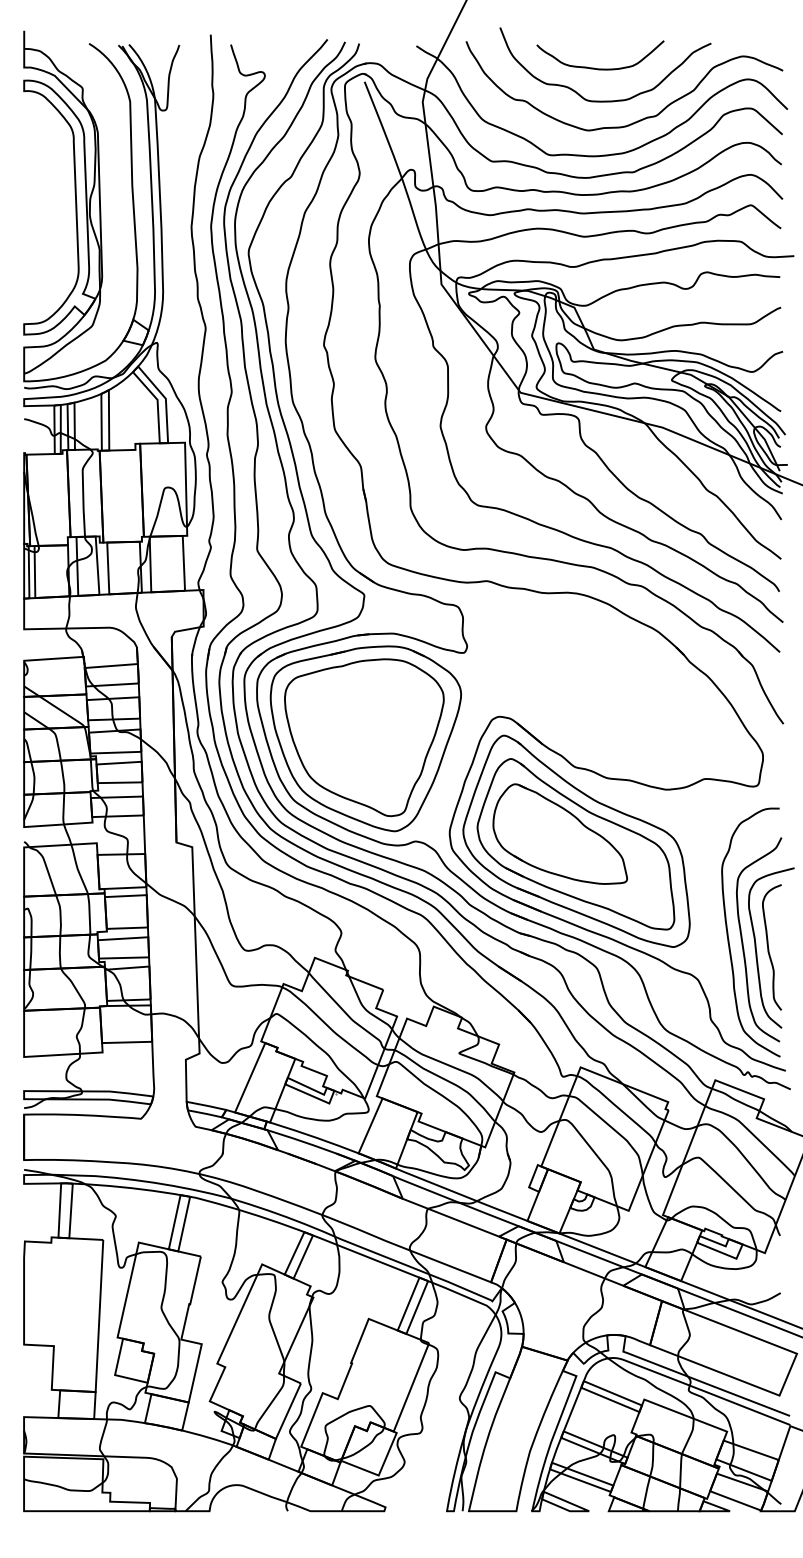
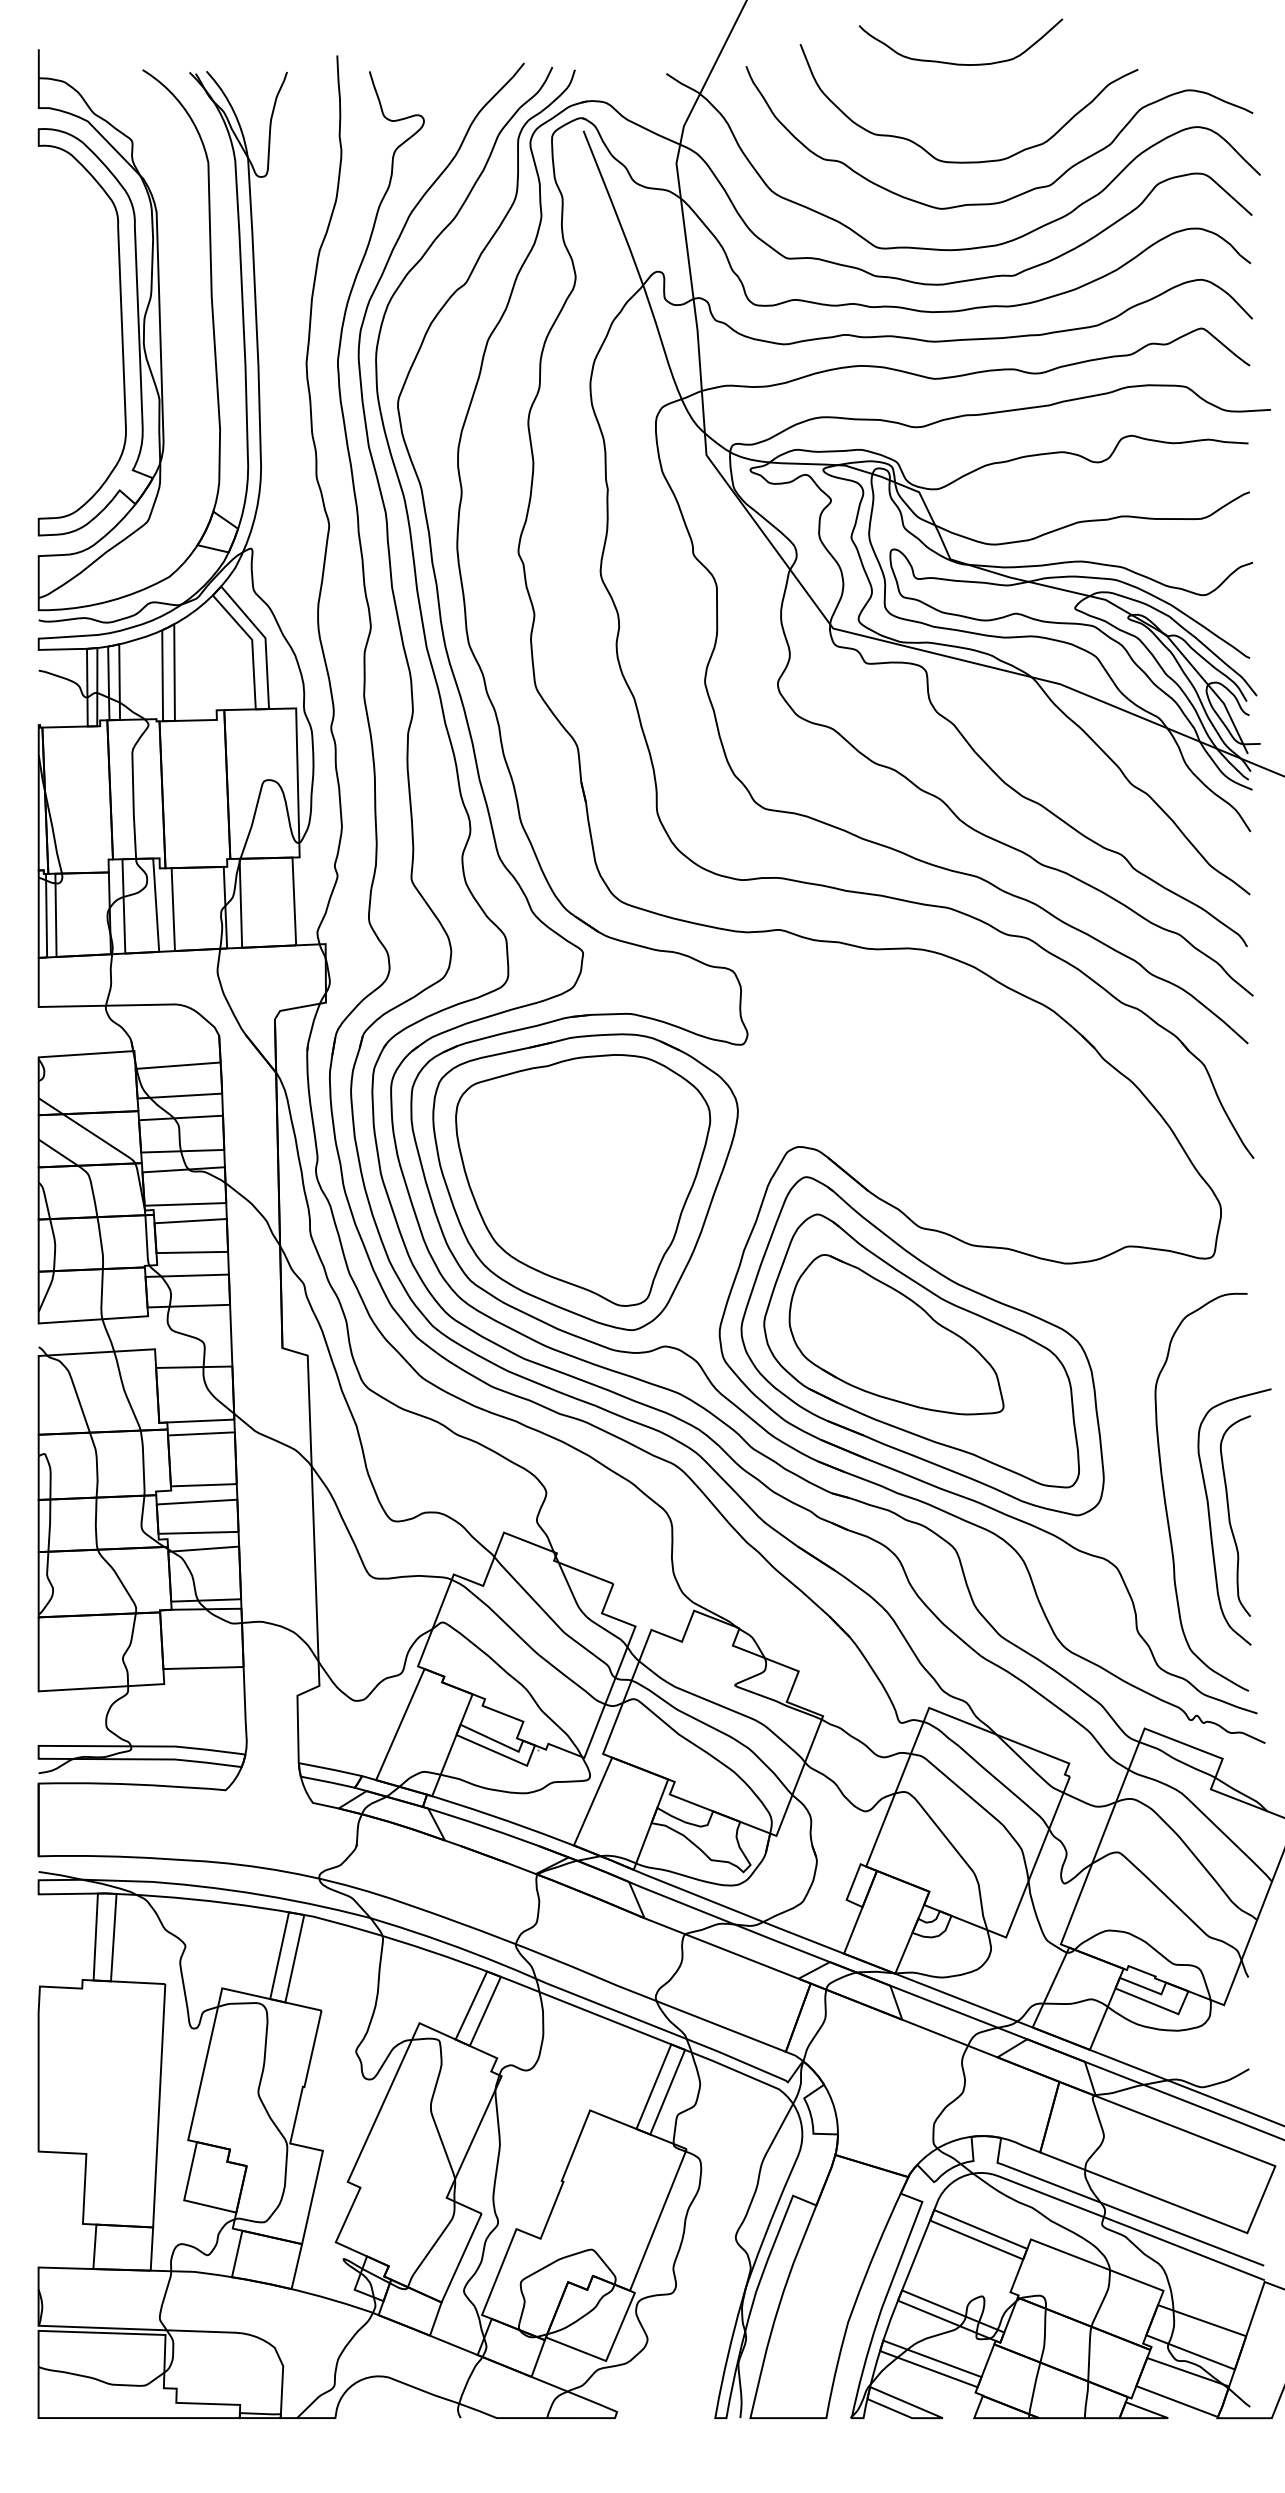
curve: (600, 68) -> (960, 63), moved
curve: (743, 942) -> (1189, 1508), removed

